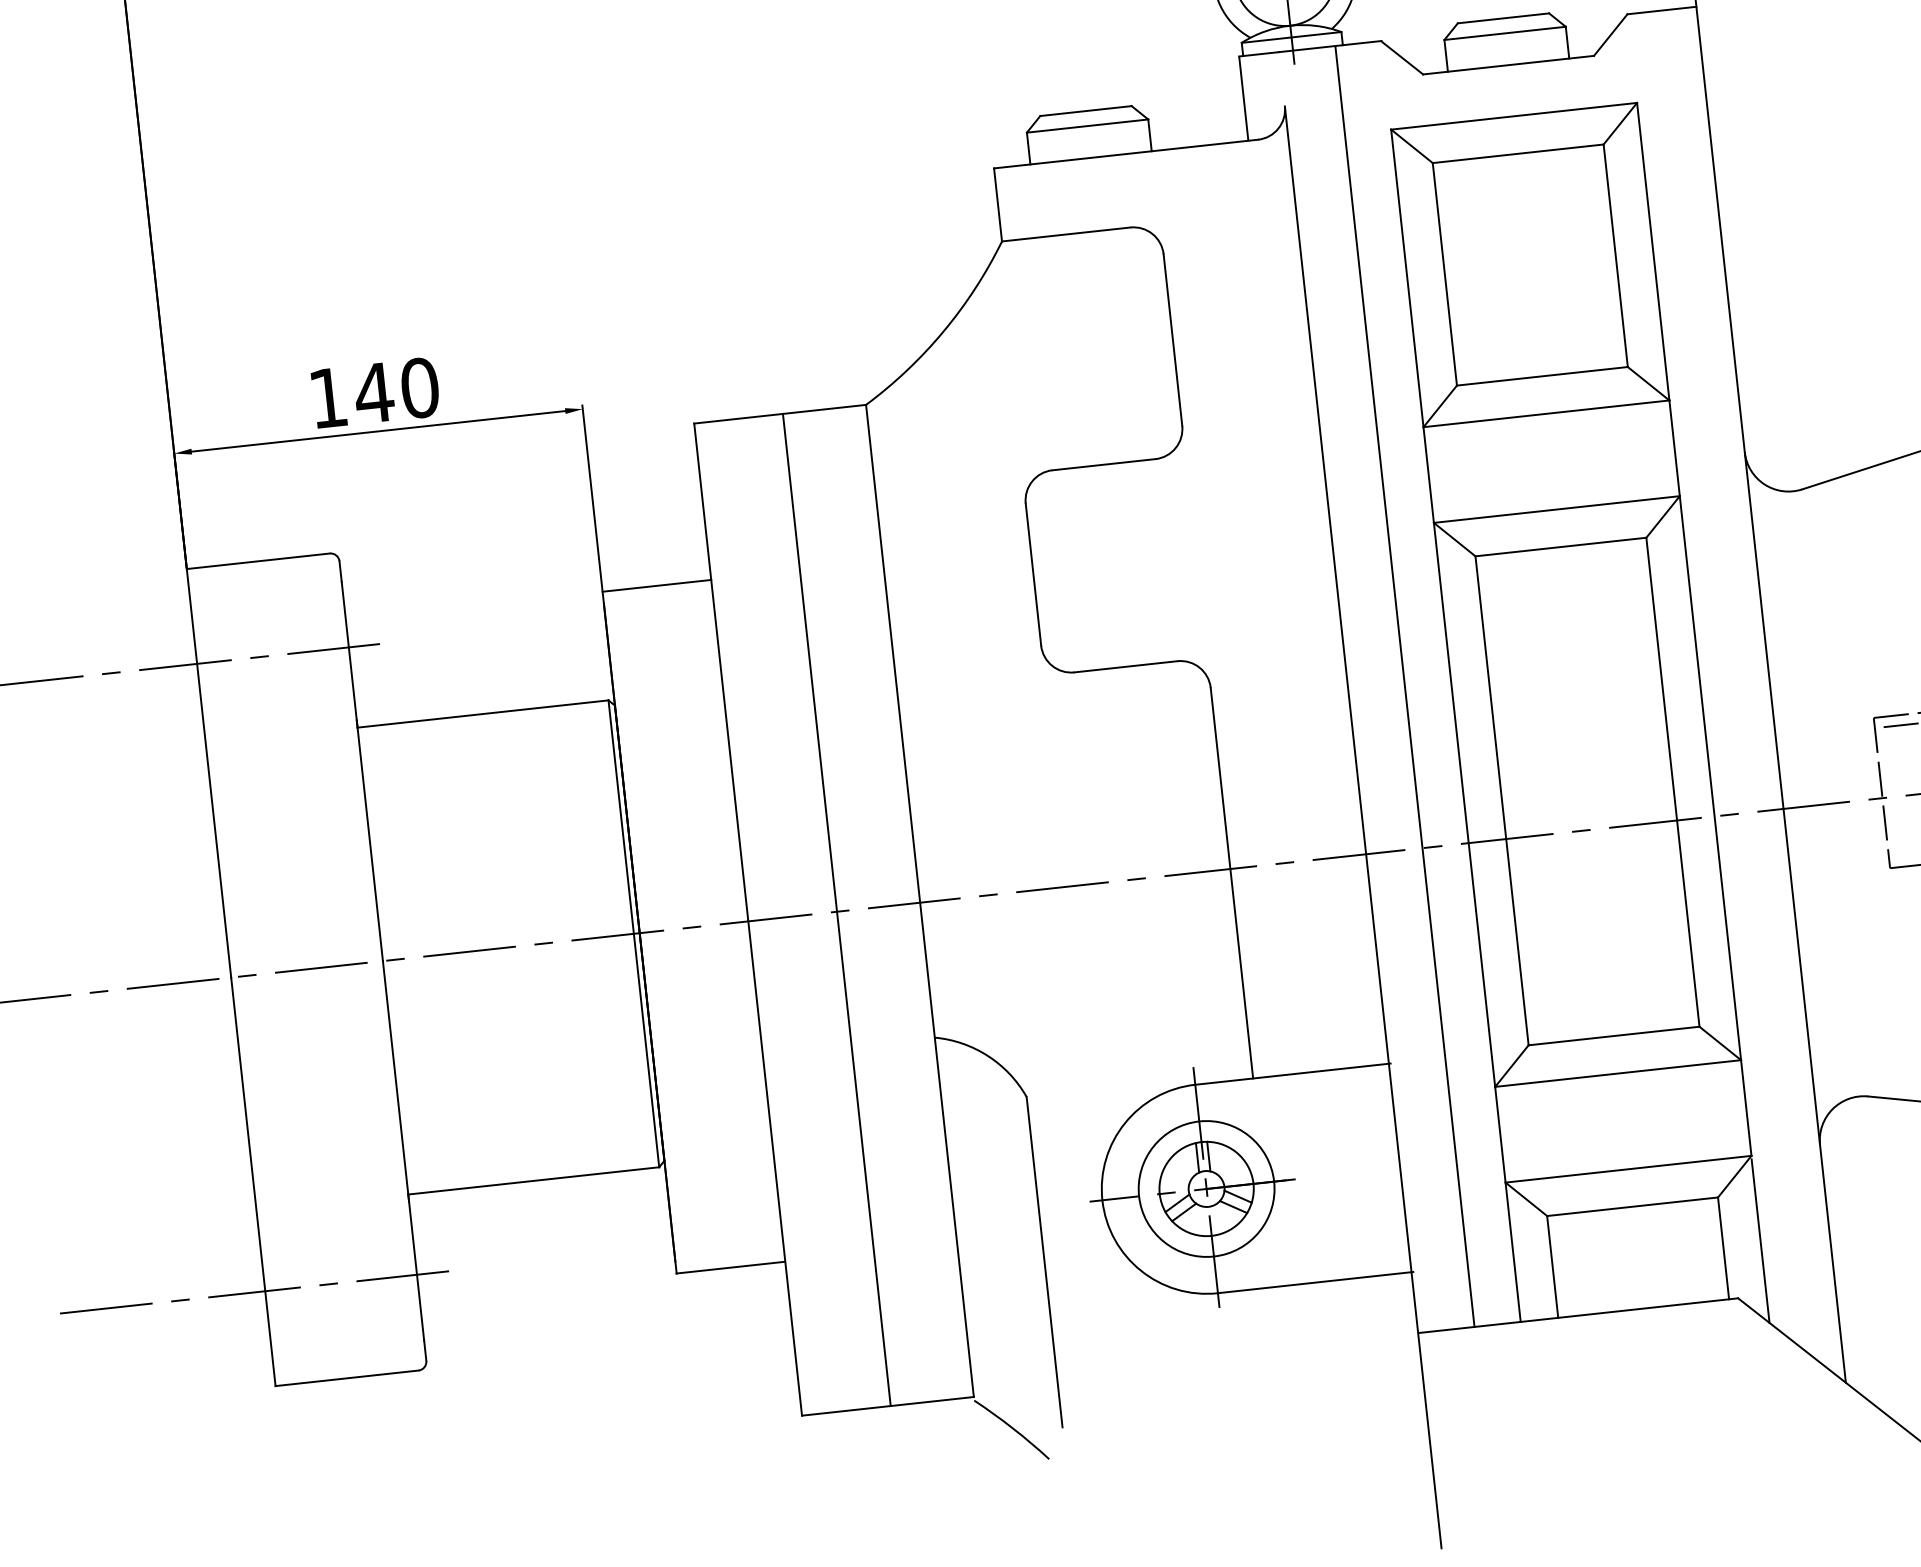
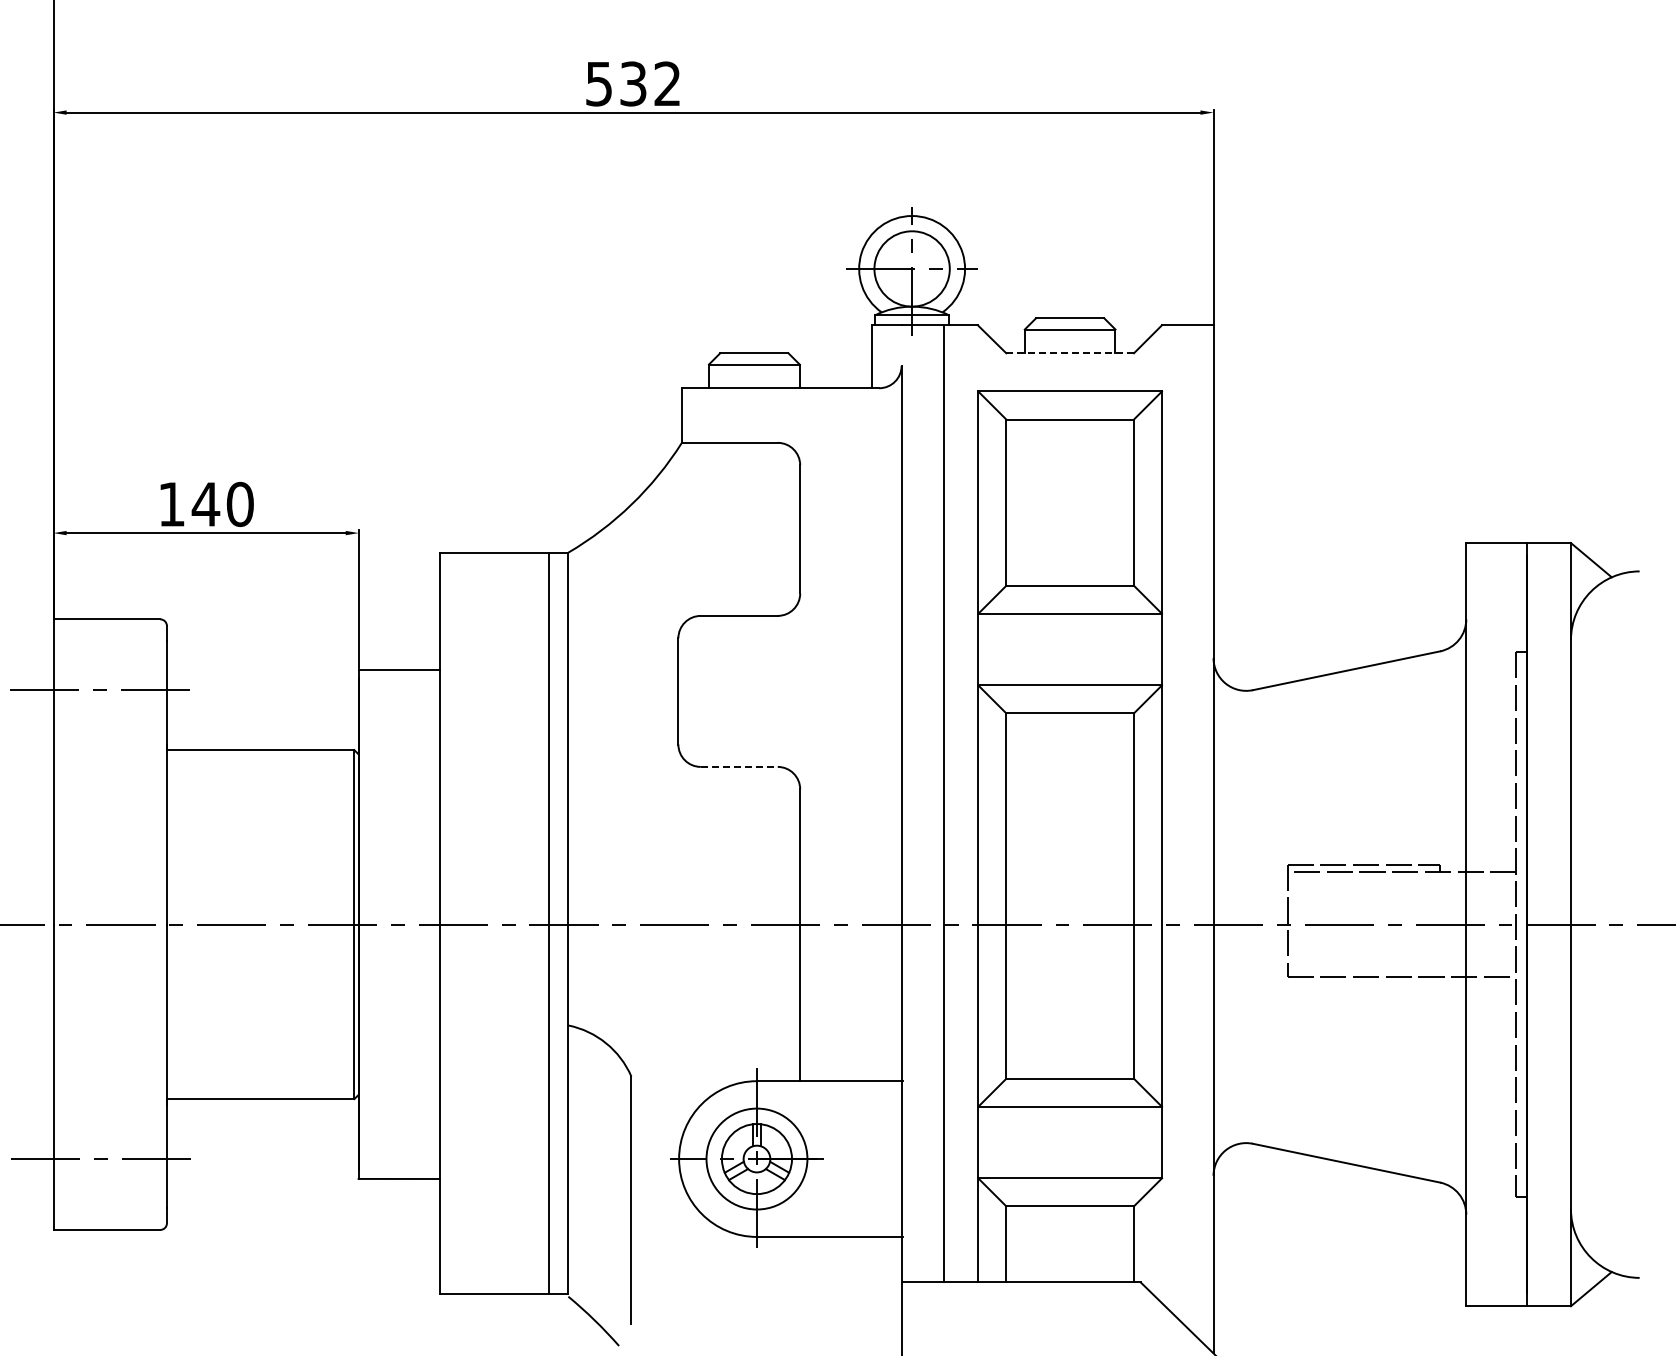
line: (1509, 65) -> (1070, 353), solid -> dashed
line: (1126, 666) -> (739, 766), solid -> dashed
line: (837, 910) -> (549, 923), moved
line: (1759, 1240) -> (1161, 1241), removed

